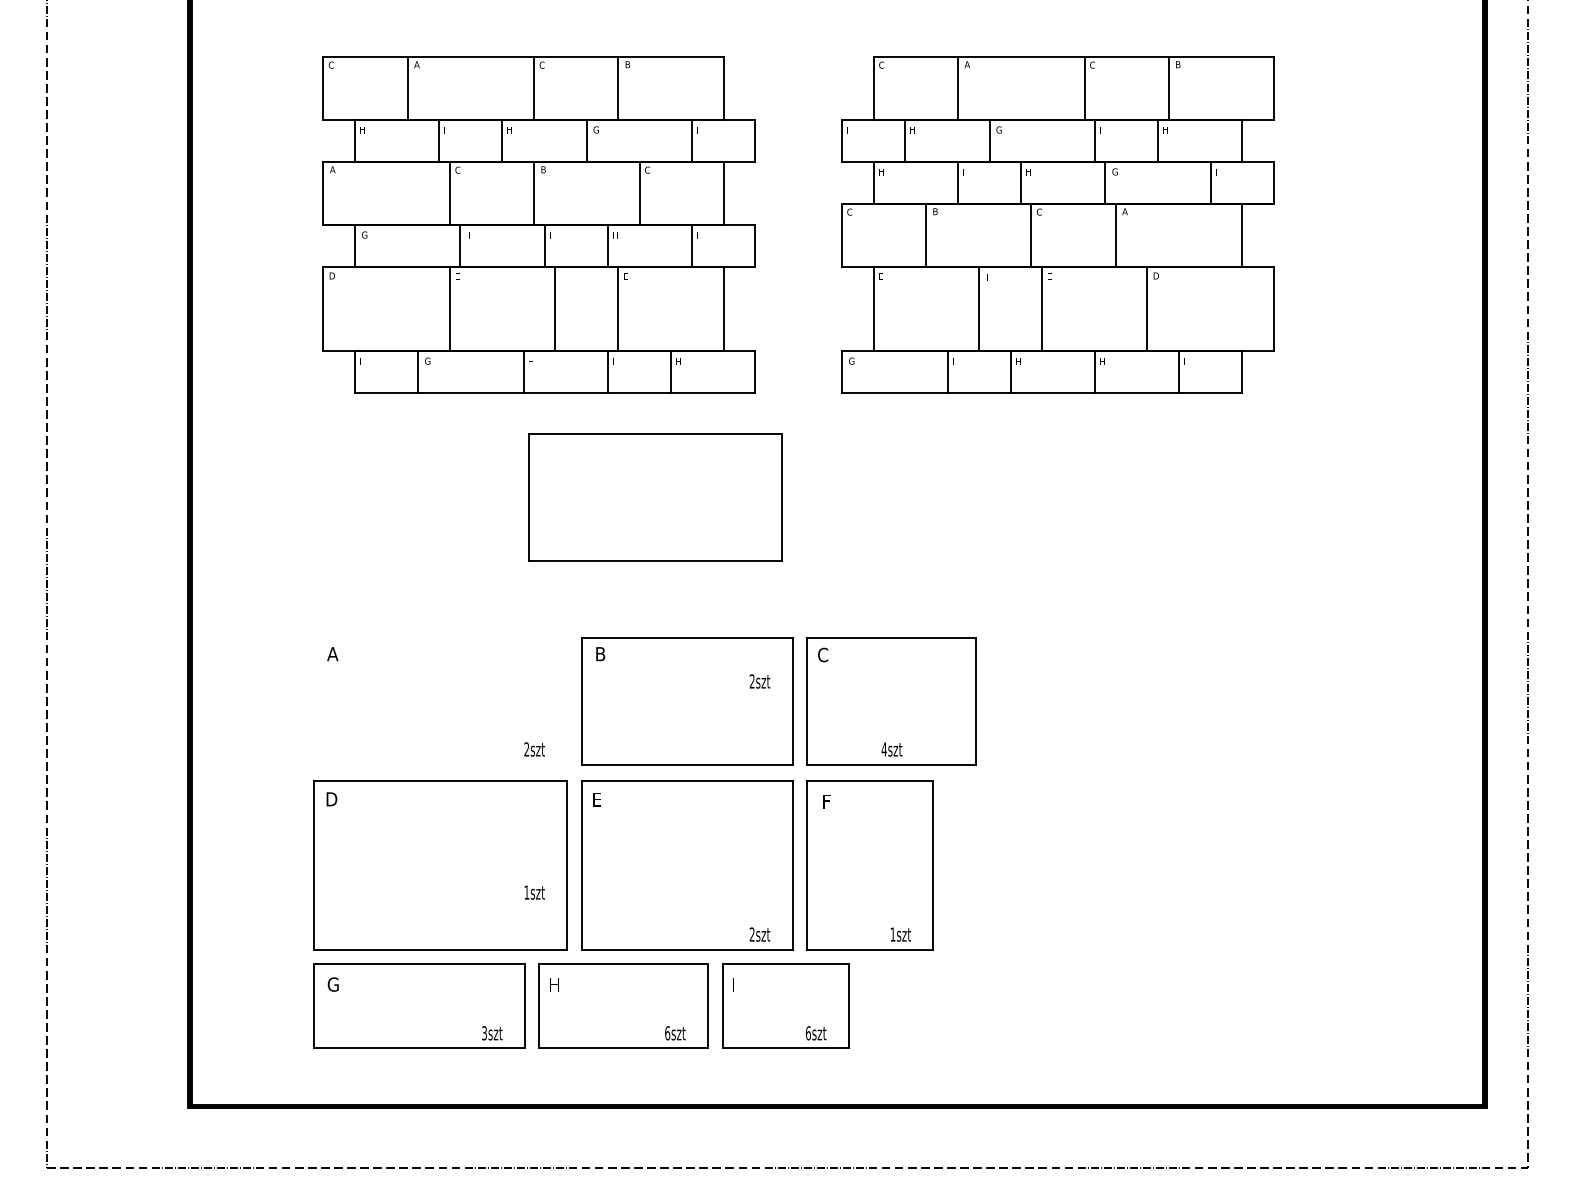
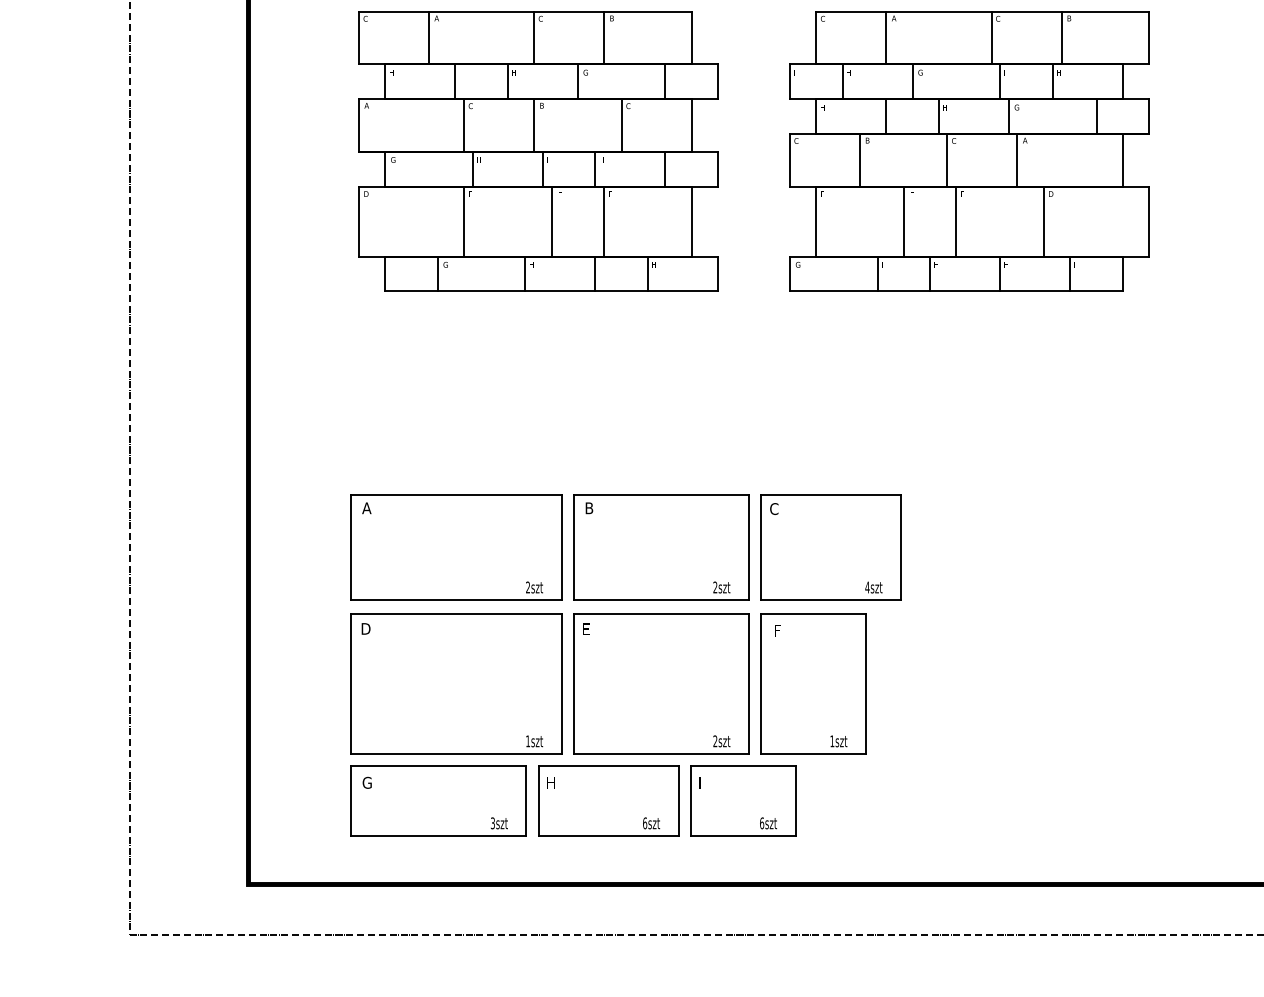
part: (655, 497) -> (456, 547), moved
text: (759, 681) -> (721, 587), moved
text: (891, 749) -> (873, 587), moved
text: (534, 892) -> (534, 741), moved

